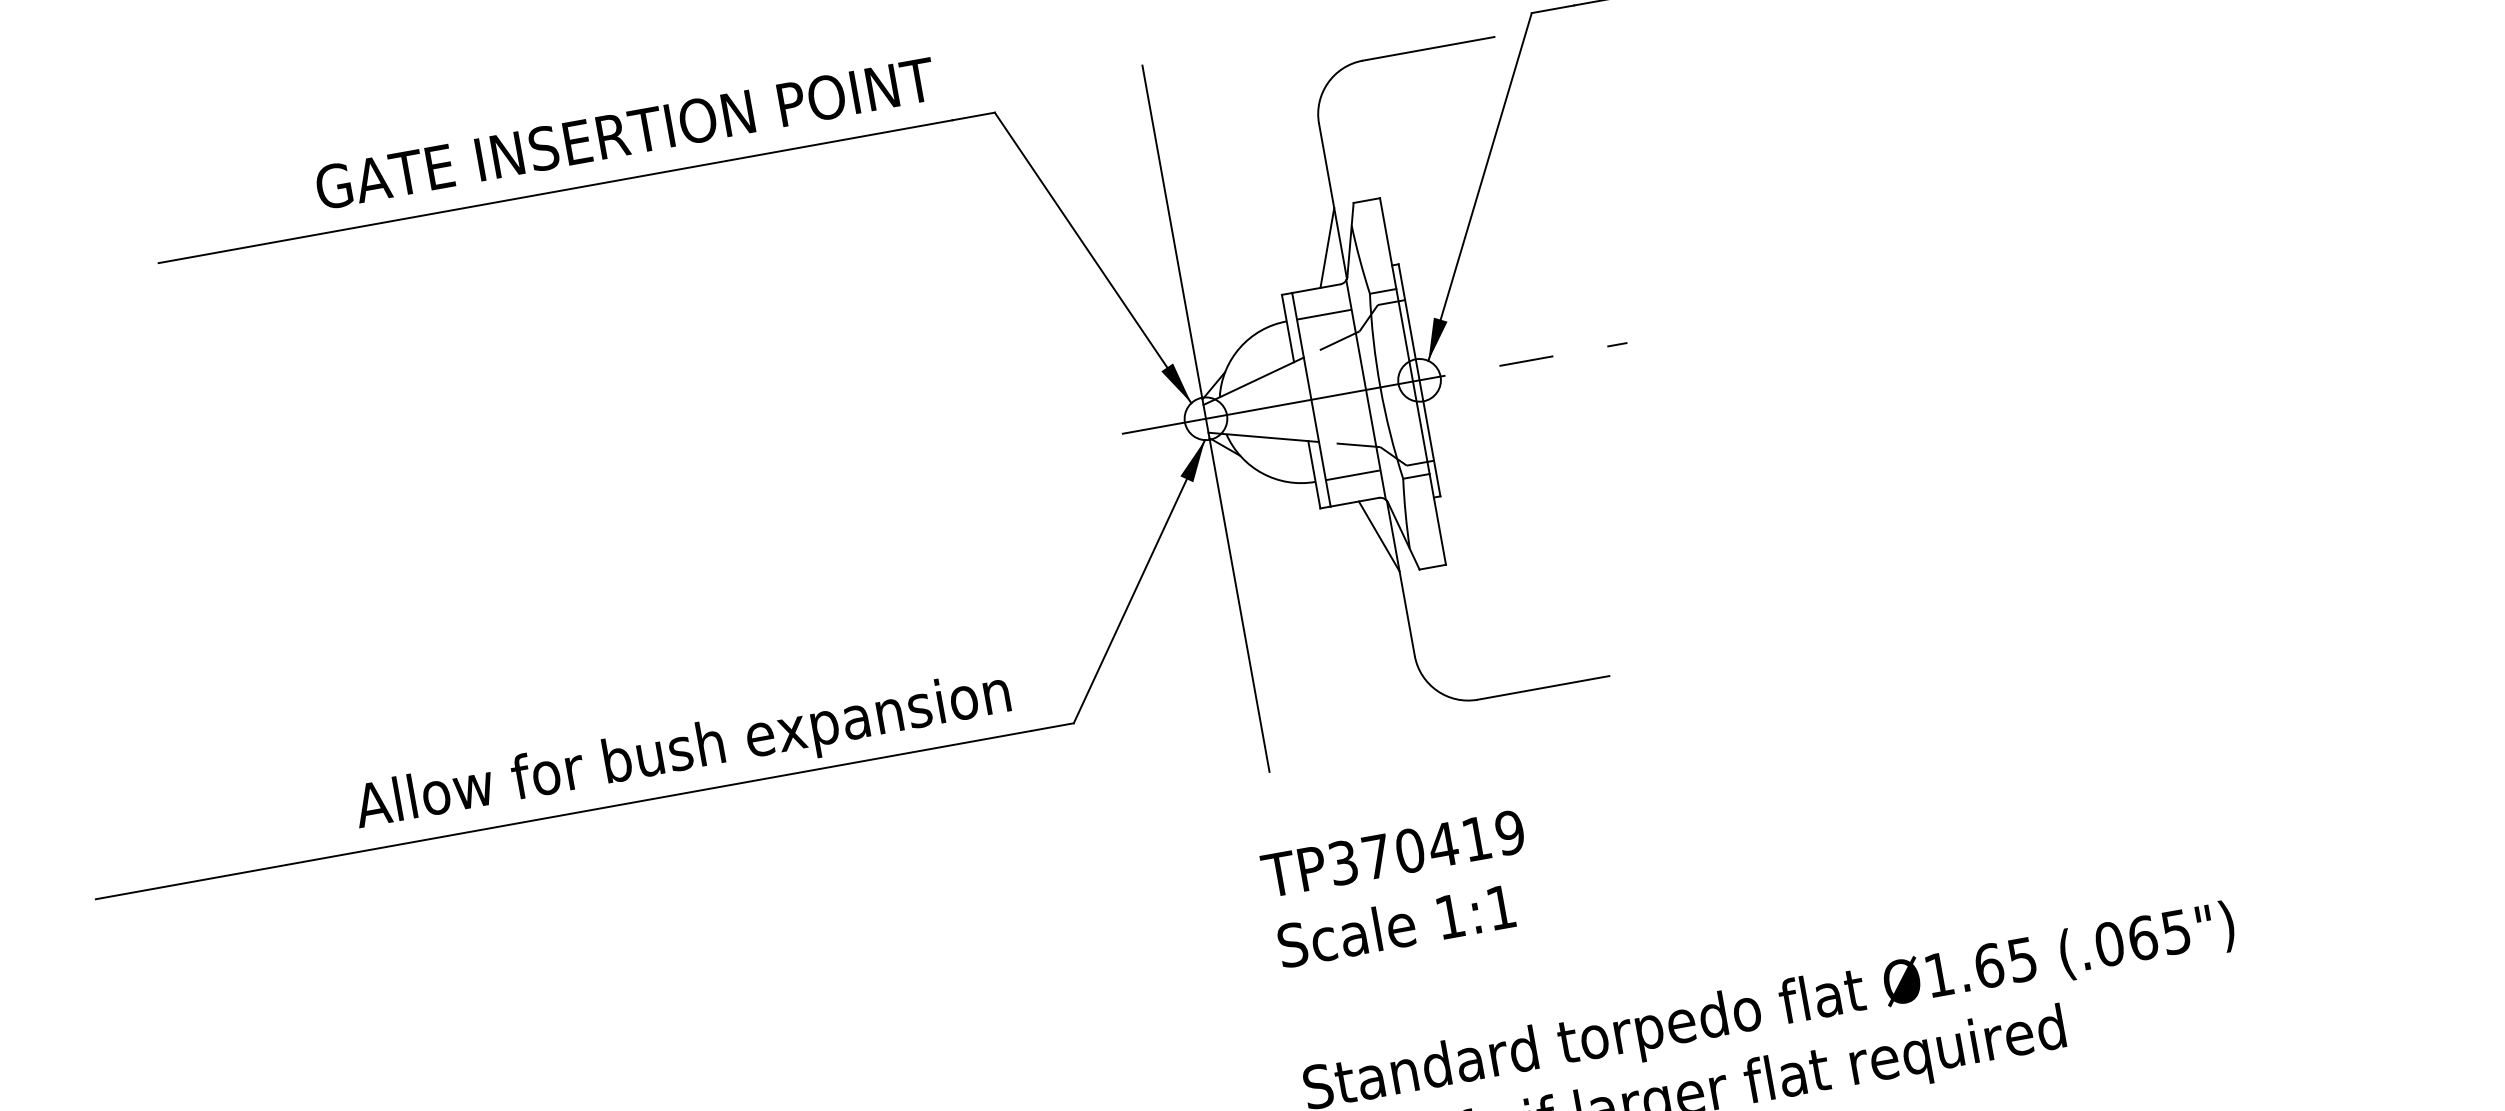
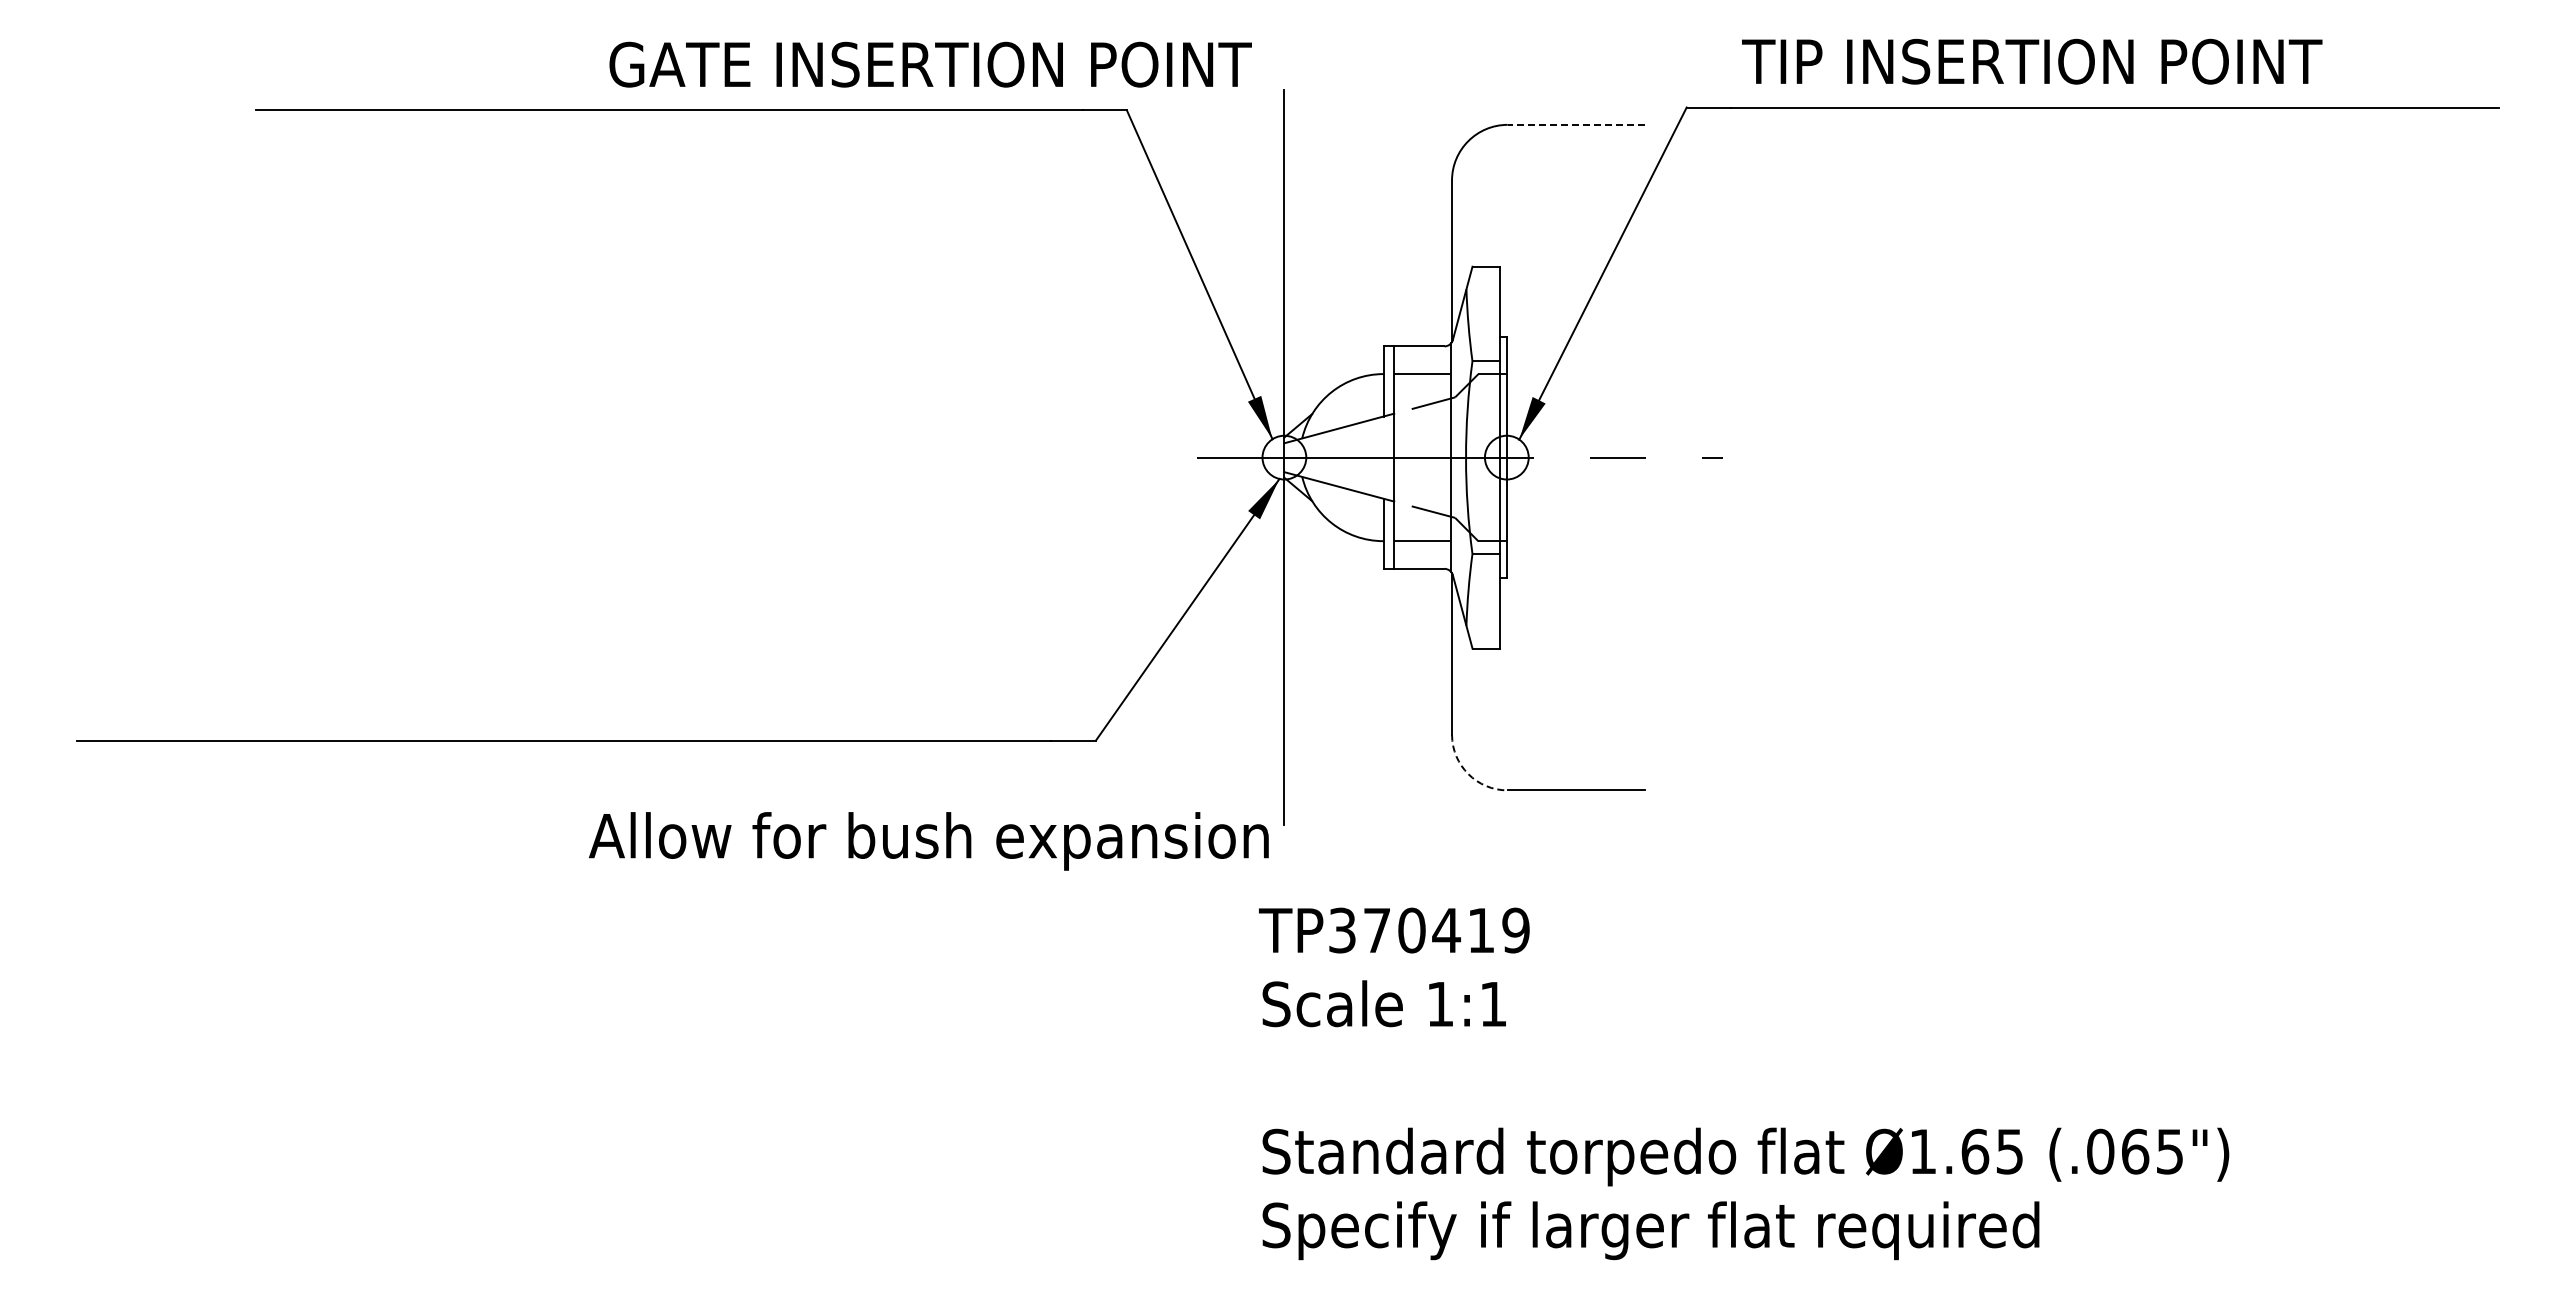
line: (1427, 48) -> (1575, 124), solid -> dashed
text: (625, 133) -> (930, 64), moved
line: (1327, 248) -> (1437, 307), removed
line: (1378, 536) -> (1437, 607), removed
arc: (1437, 691) -> (1468, 774), solid -> dashed
text: (682, 753) -> (928, 841), moved

